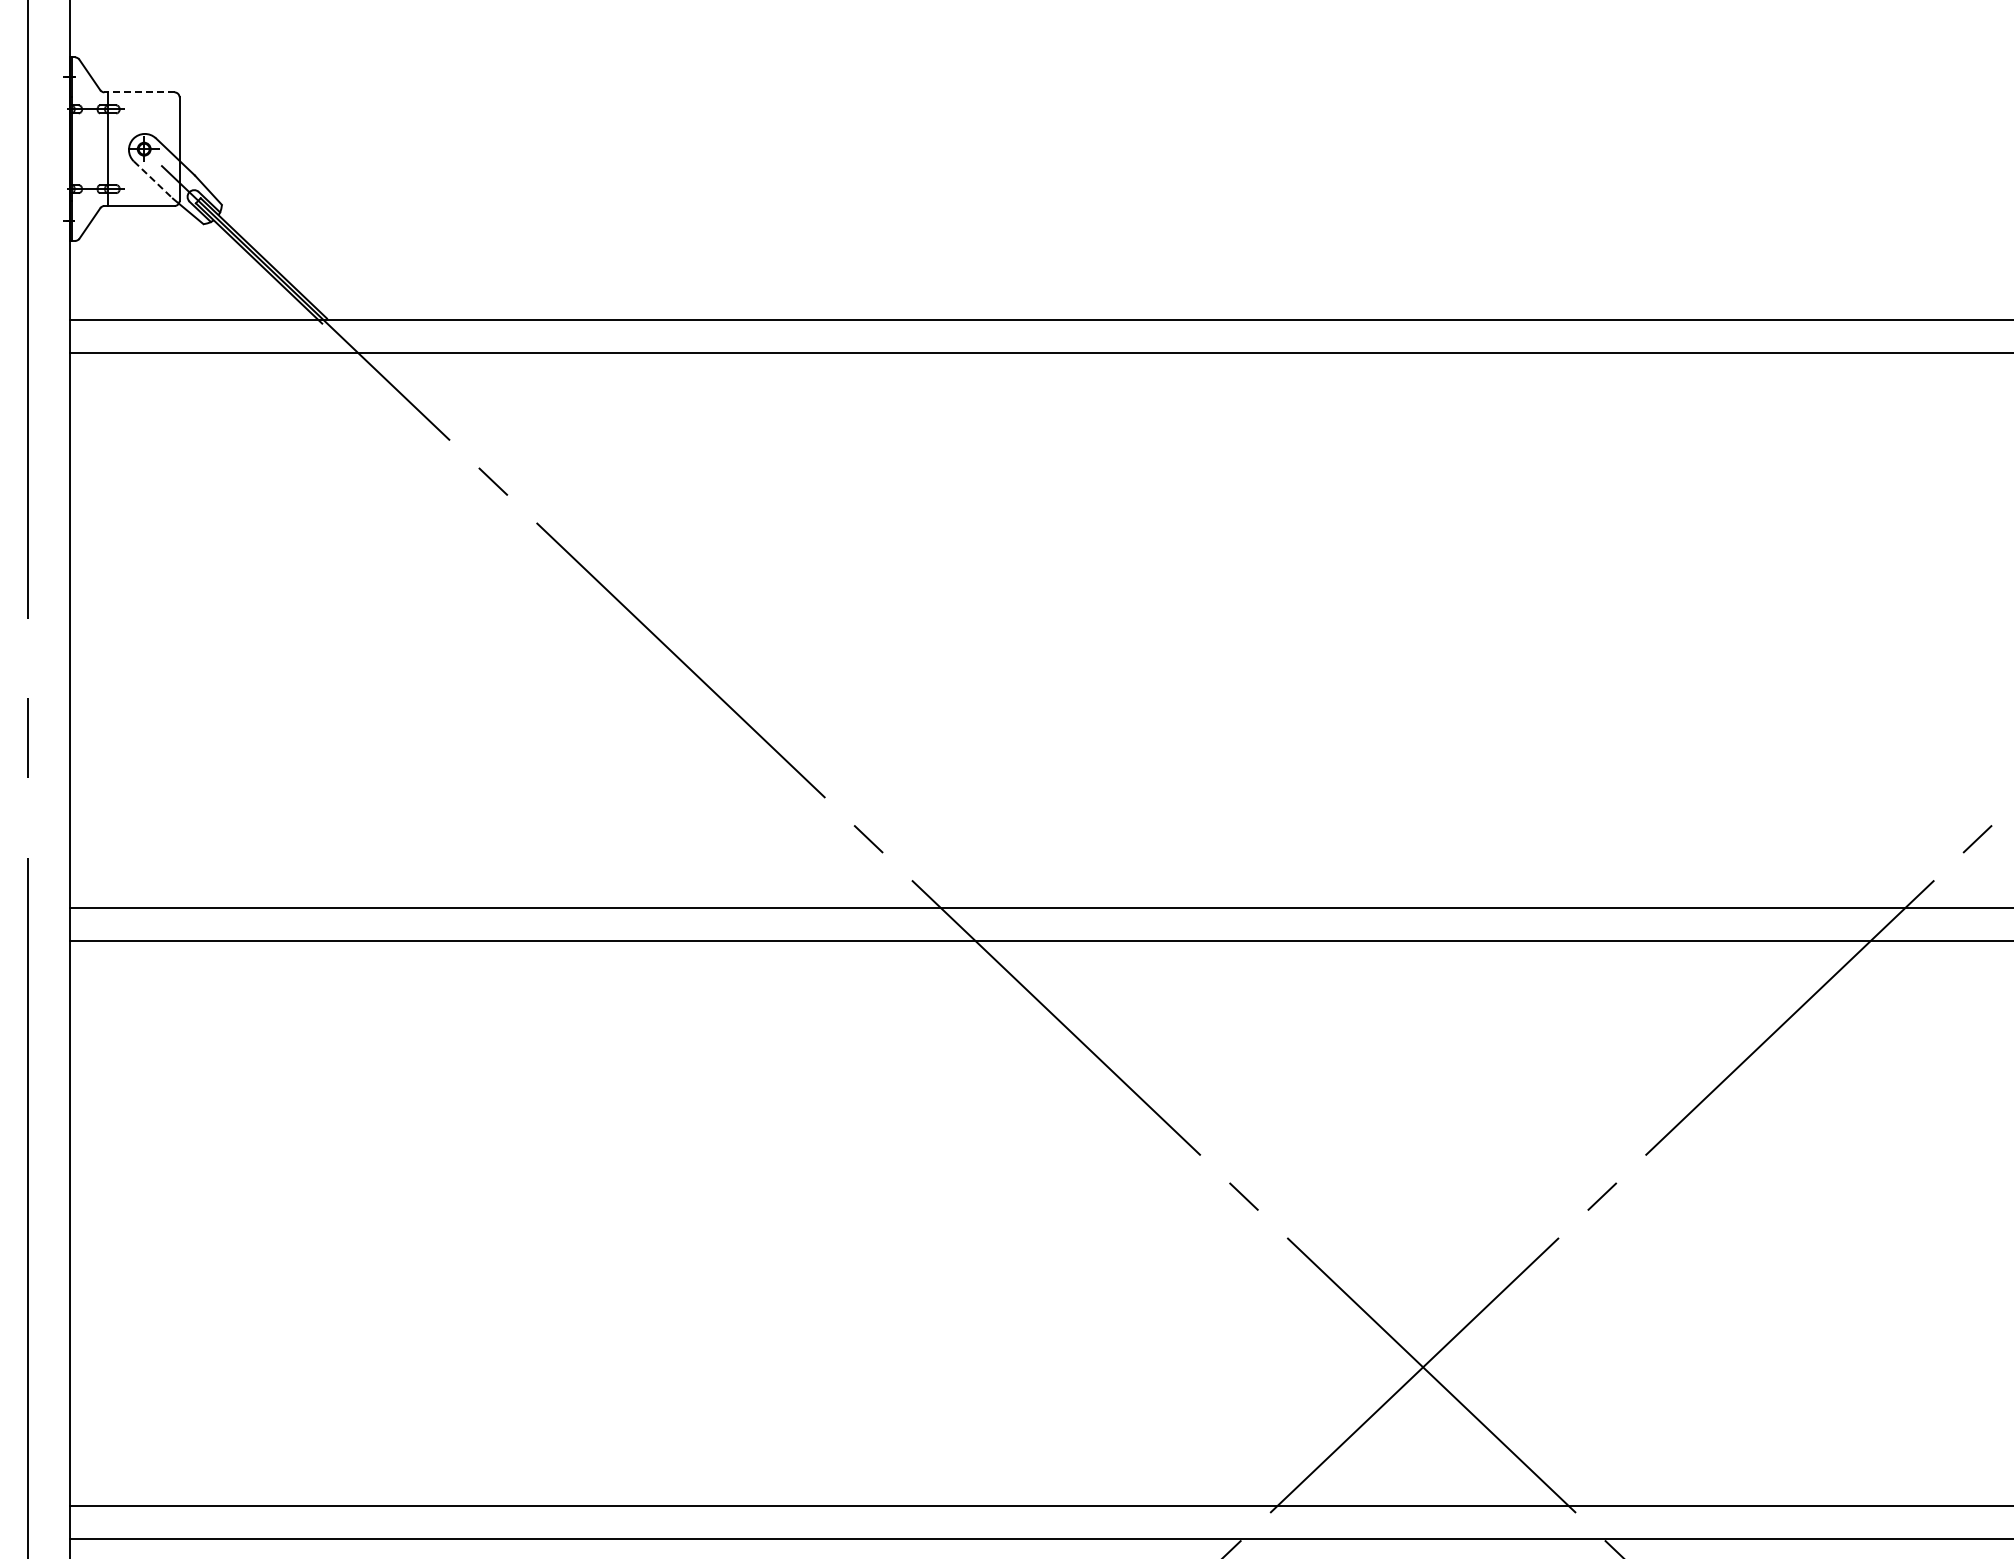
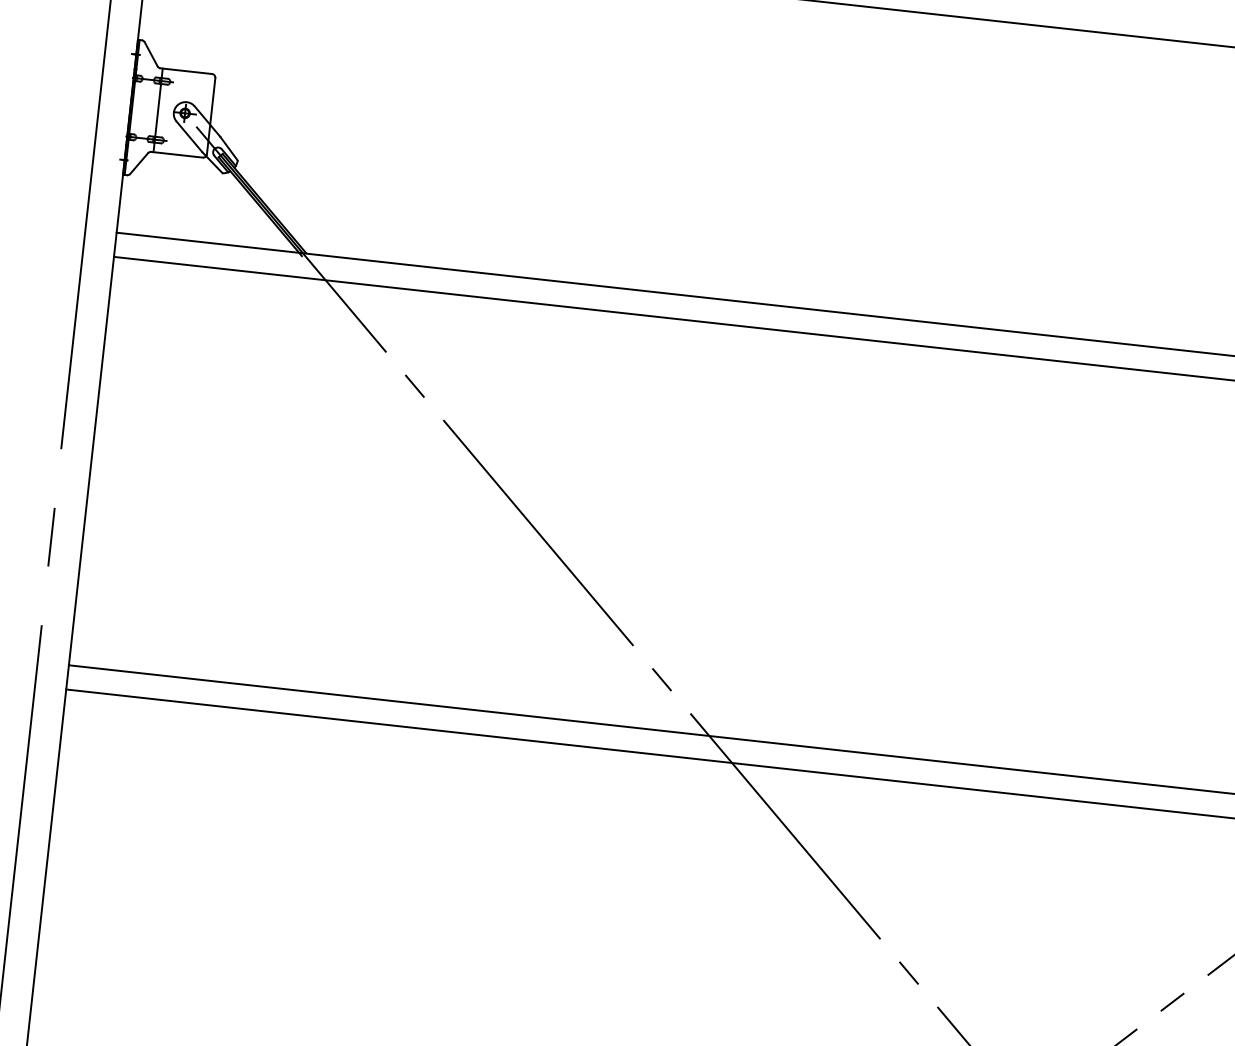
line: (139, 92) -> (186, 71), dashed -> solid
line: (153, 180) -> (189, 137), dashed -> solid

